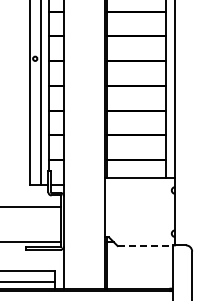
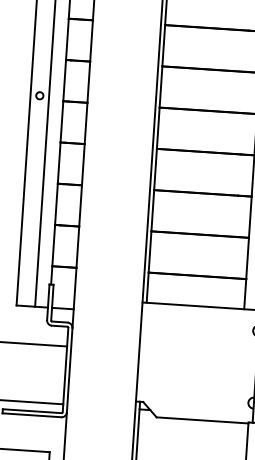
line: (145, 246) -> (203, 421), dashed -> solid

